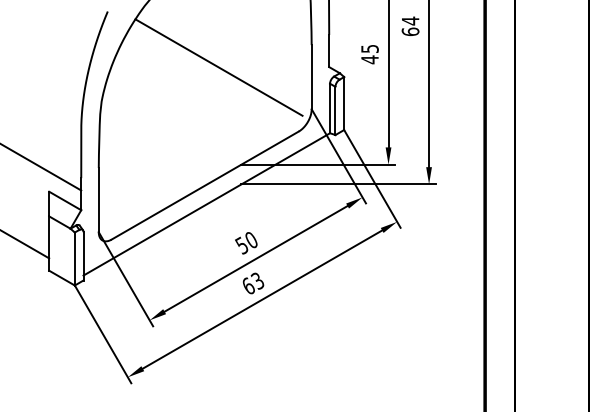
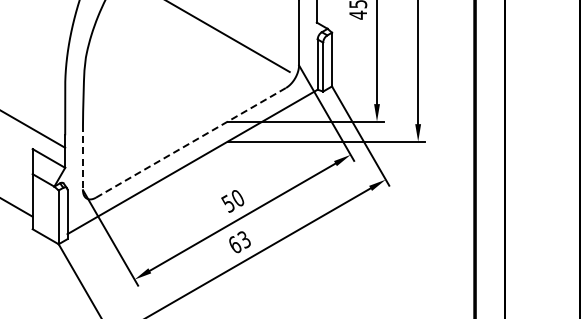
line: (205, 185) -> (191, 142), solid -> dashed
line: (98, 200) -> (82, 157), solid -> dashed

